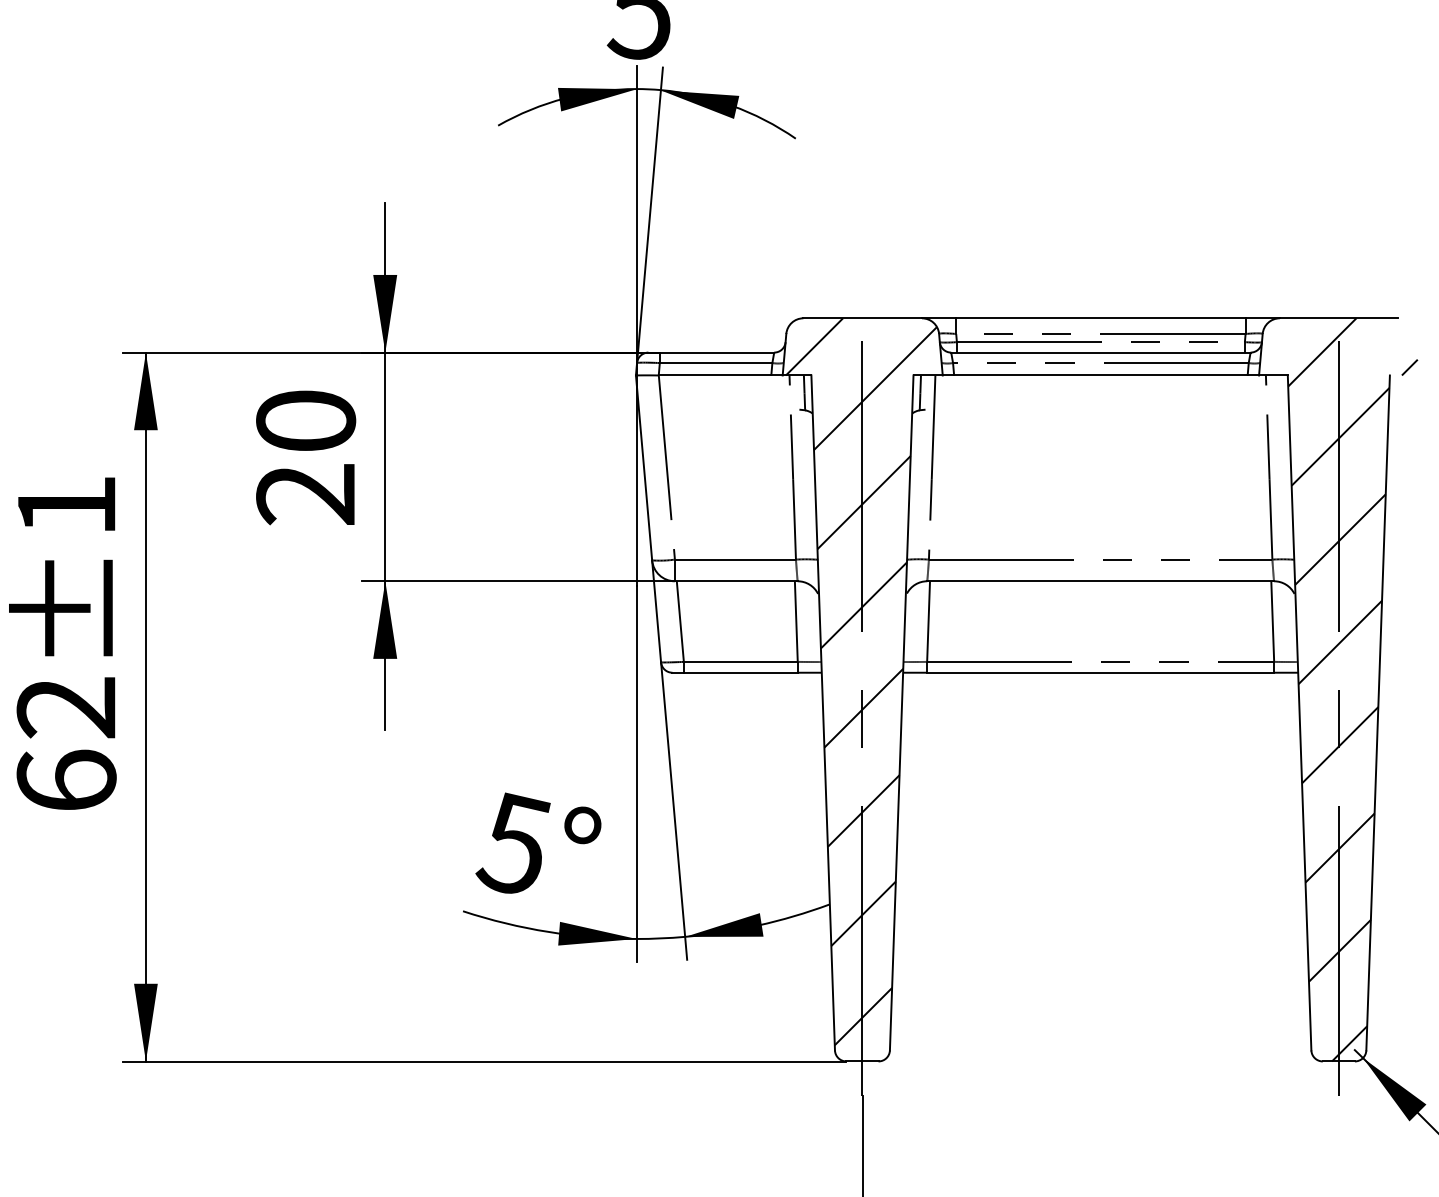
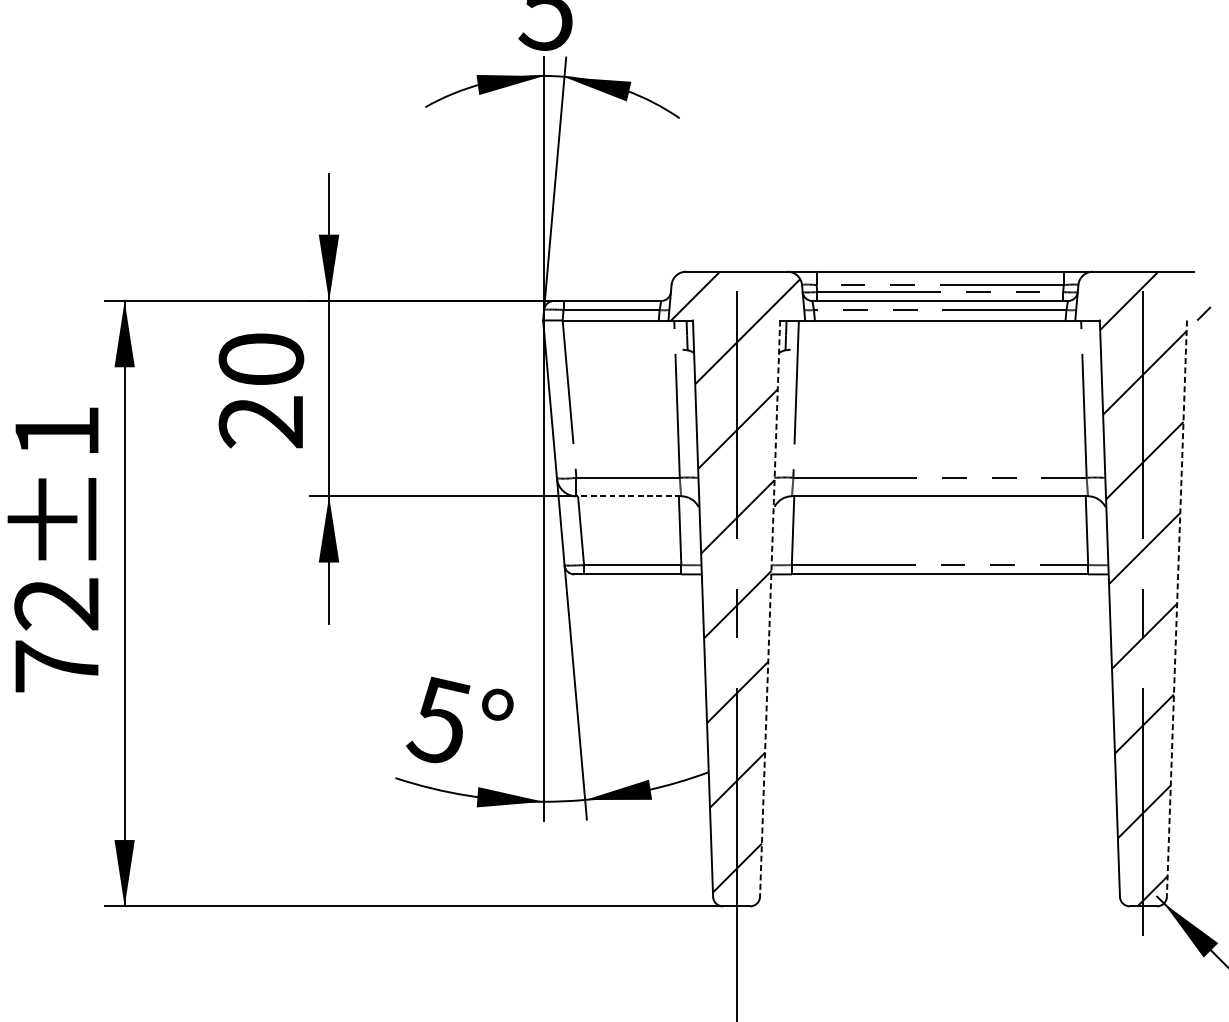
line: (735, 581) -> (628, 496), solid -> dashed
line: (901, 712) -> (769, 608), solid -> dashed
line: (1378, 712) -> (1177, 608), solid -> dashed
text: (66, 779) -> (56, 665), 62 -> 72

